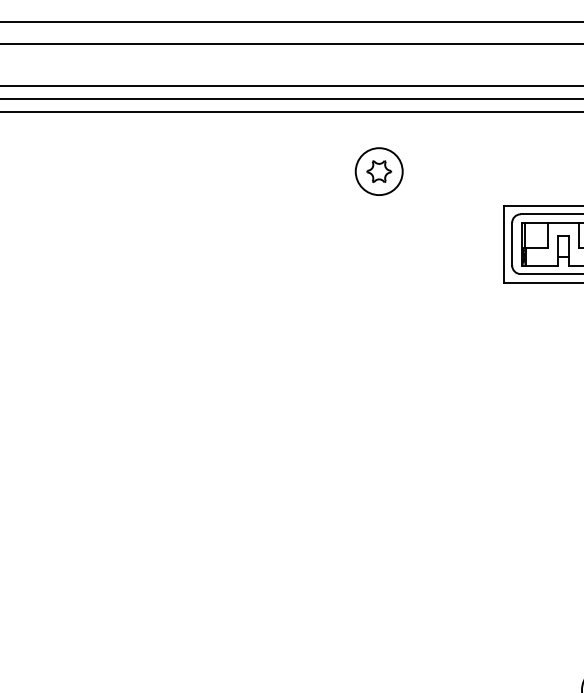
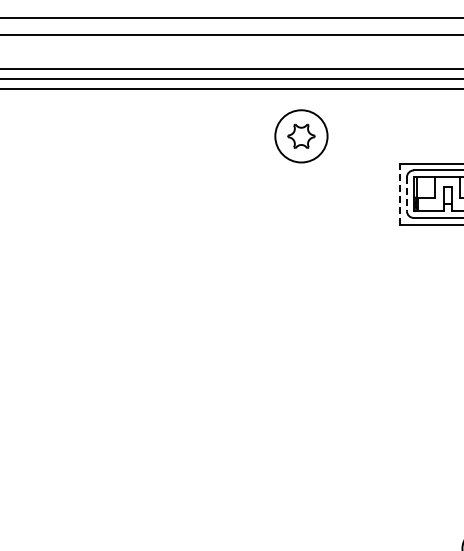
part: (378, 171) -> (300, 136), size x1.4
line: (504, 244) -> (400, 194), solid -> dashed
line: (511, 244) -> (406, 194), solid -> dashed

